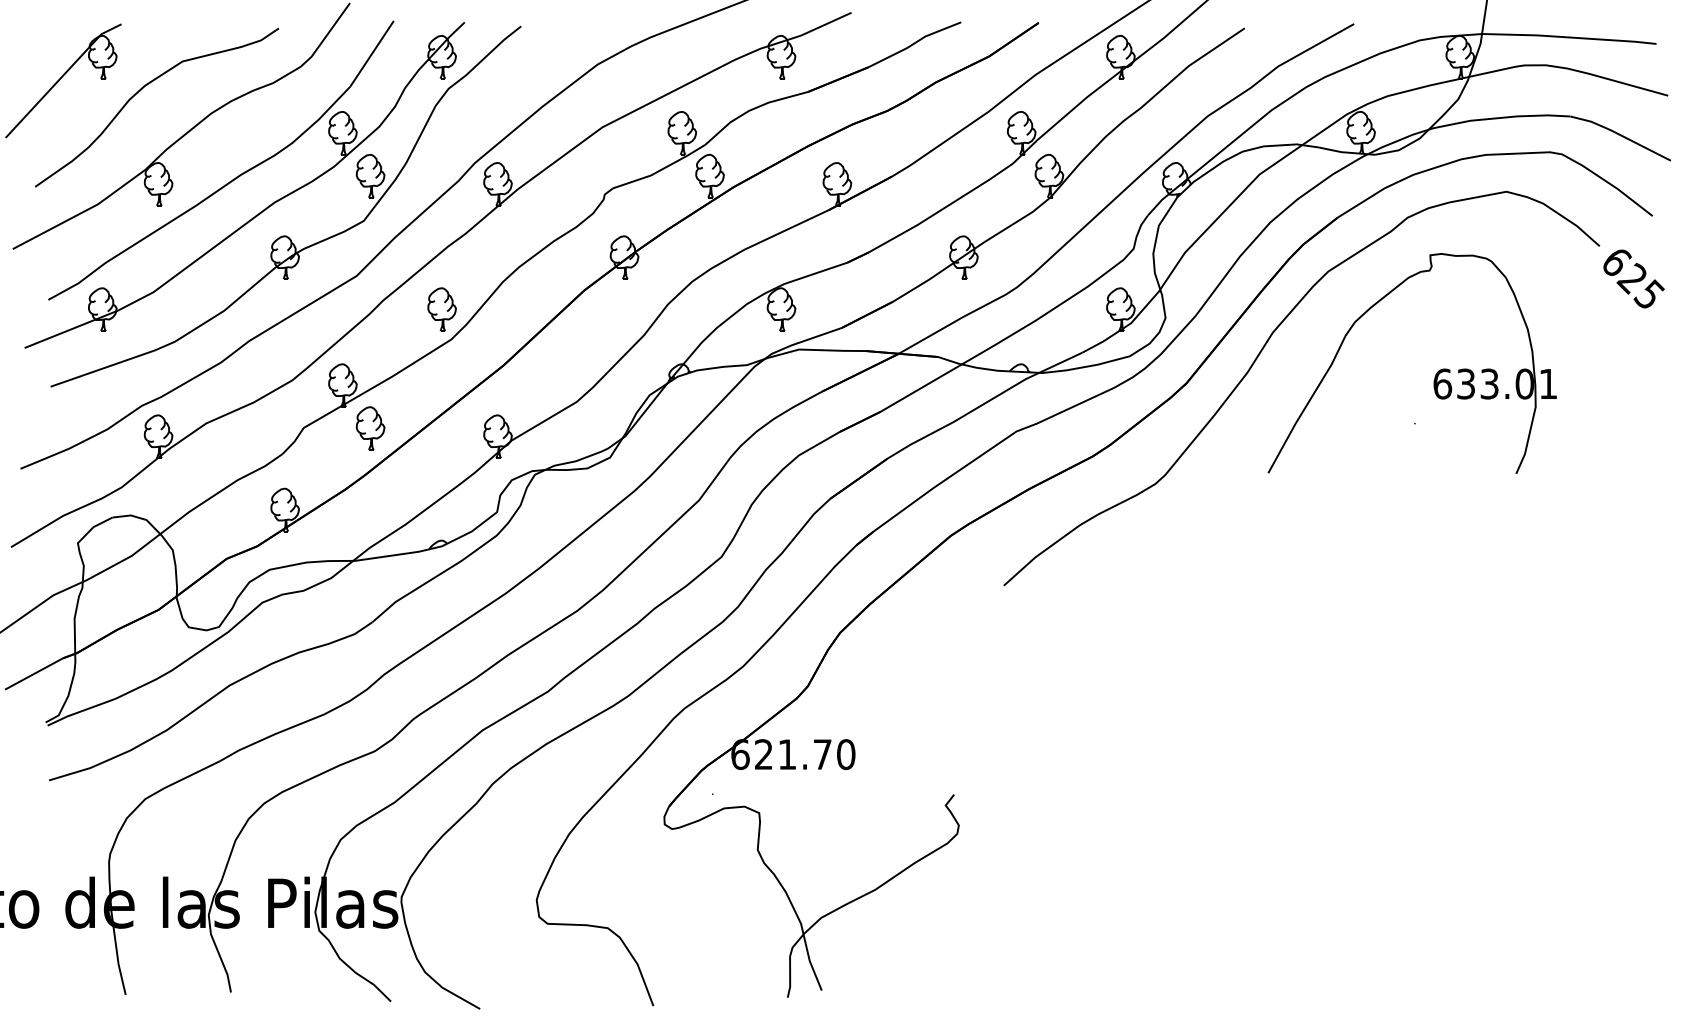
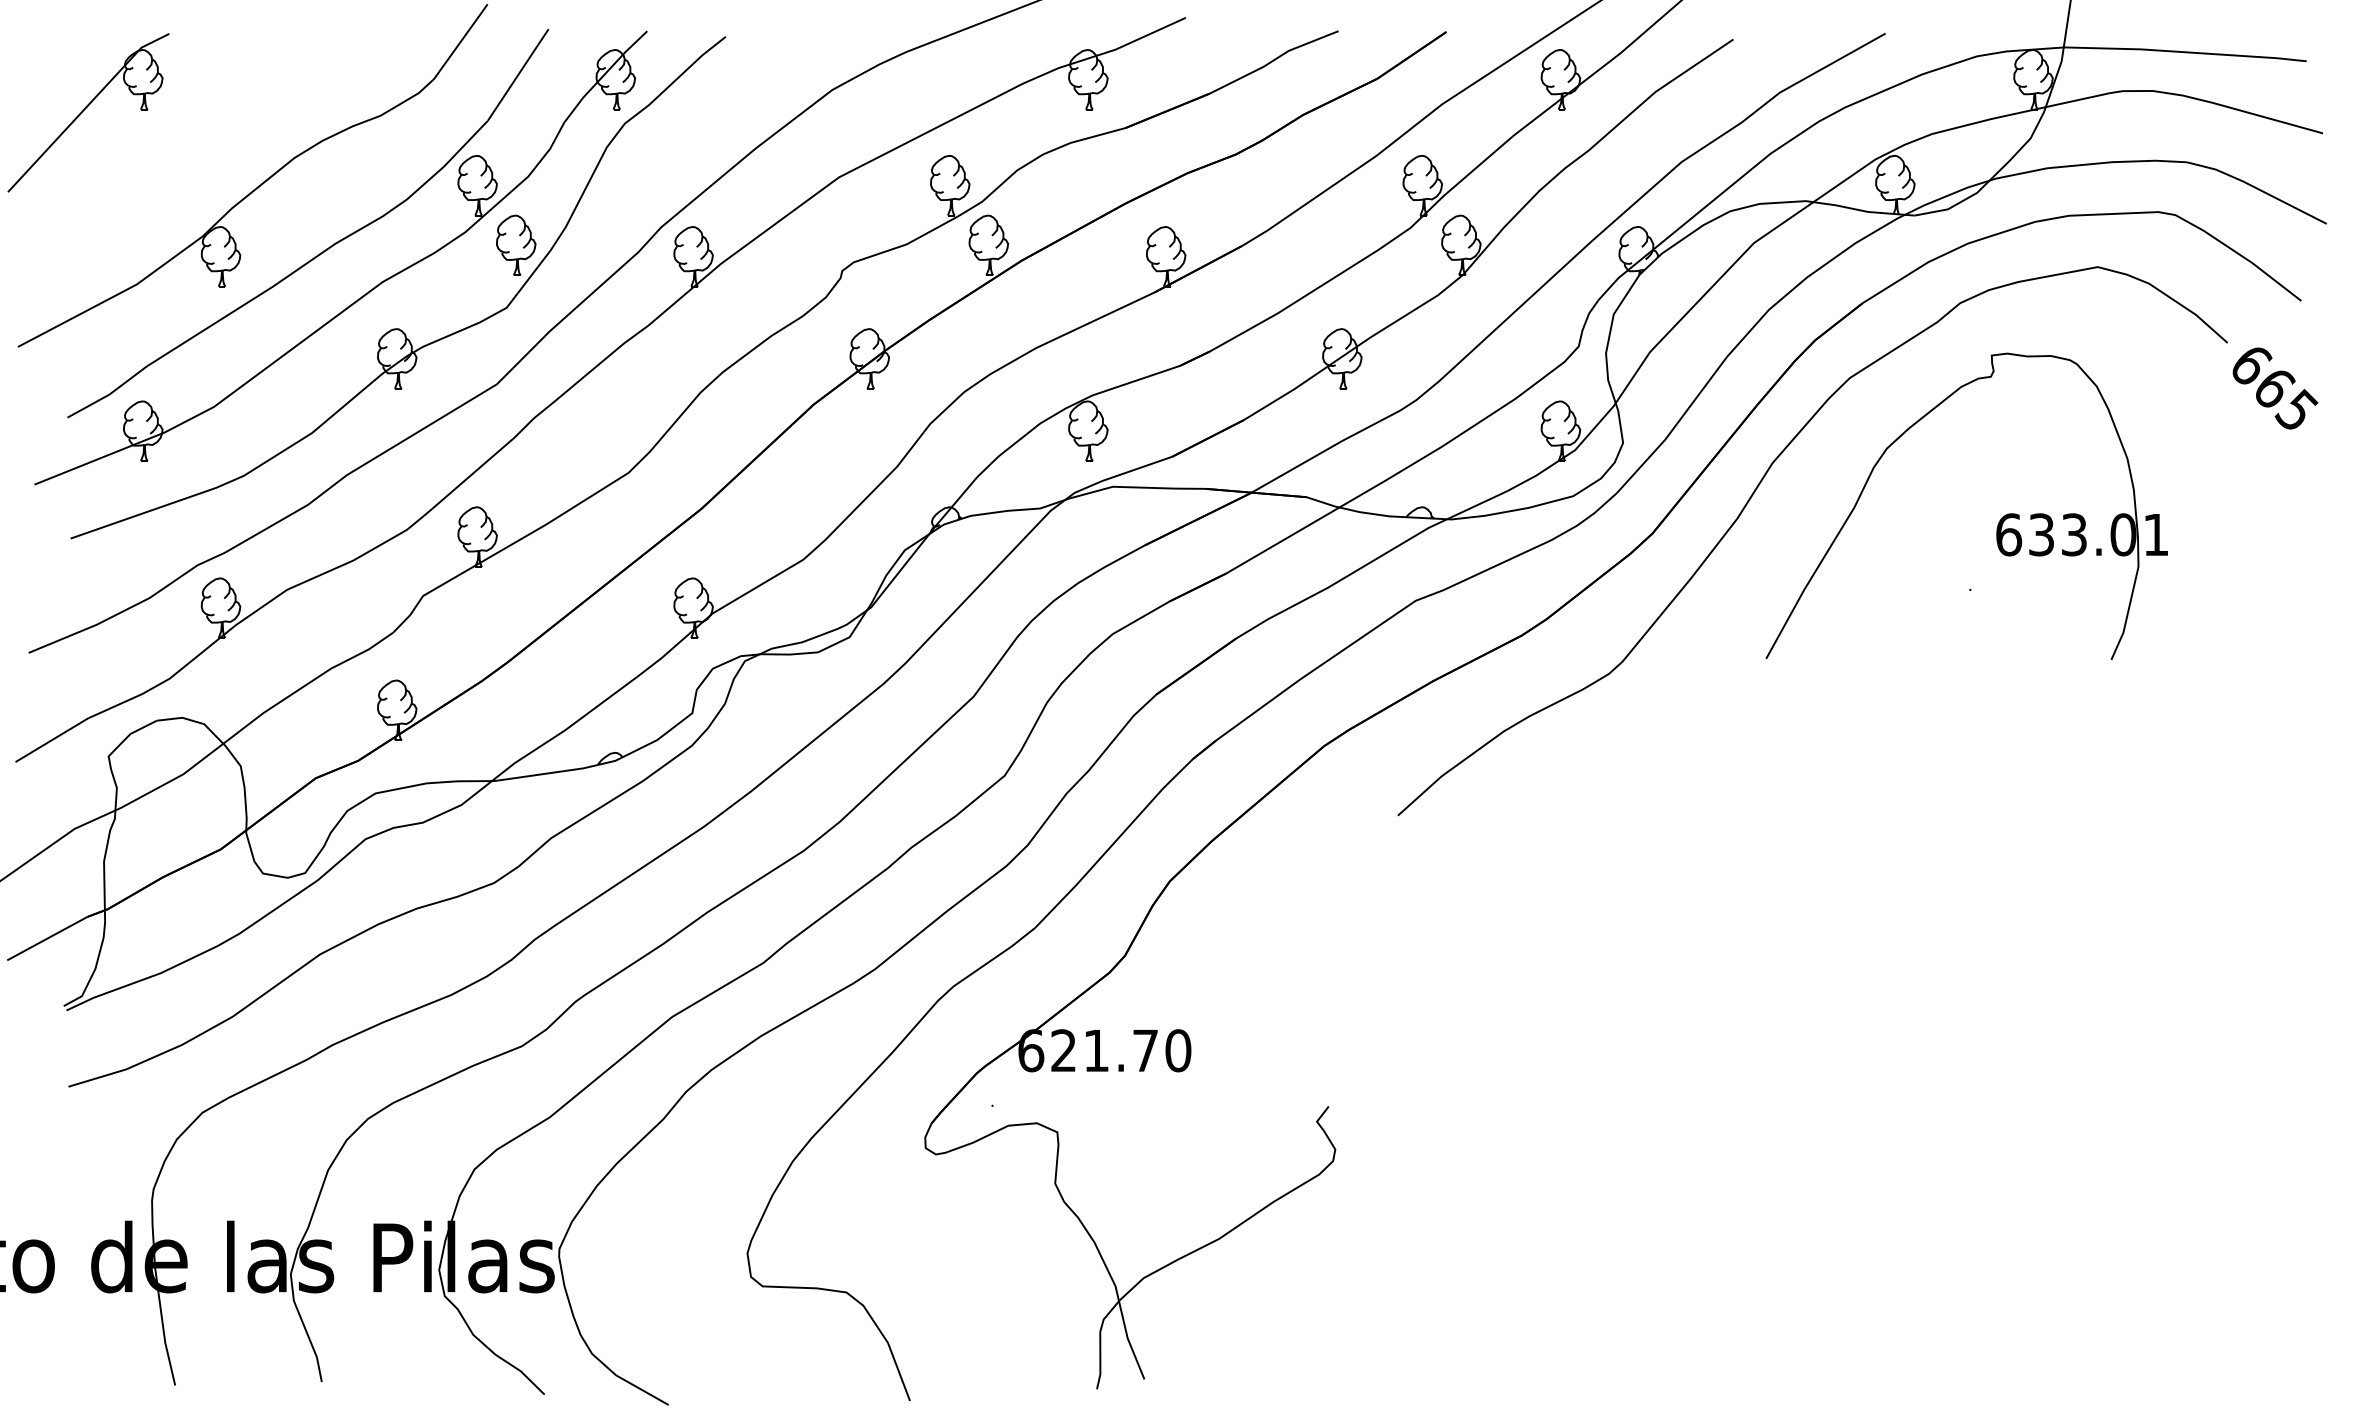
curve: (141, 90) -> (197, 126), removed
text: (1632, 278) -> (2273, 387), 625 -> 665
part: (441, 309) -> (614, 431), removed
part: (370, 428) -> (516, 596), removed

